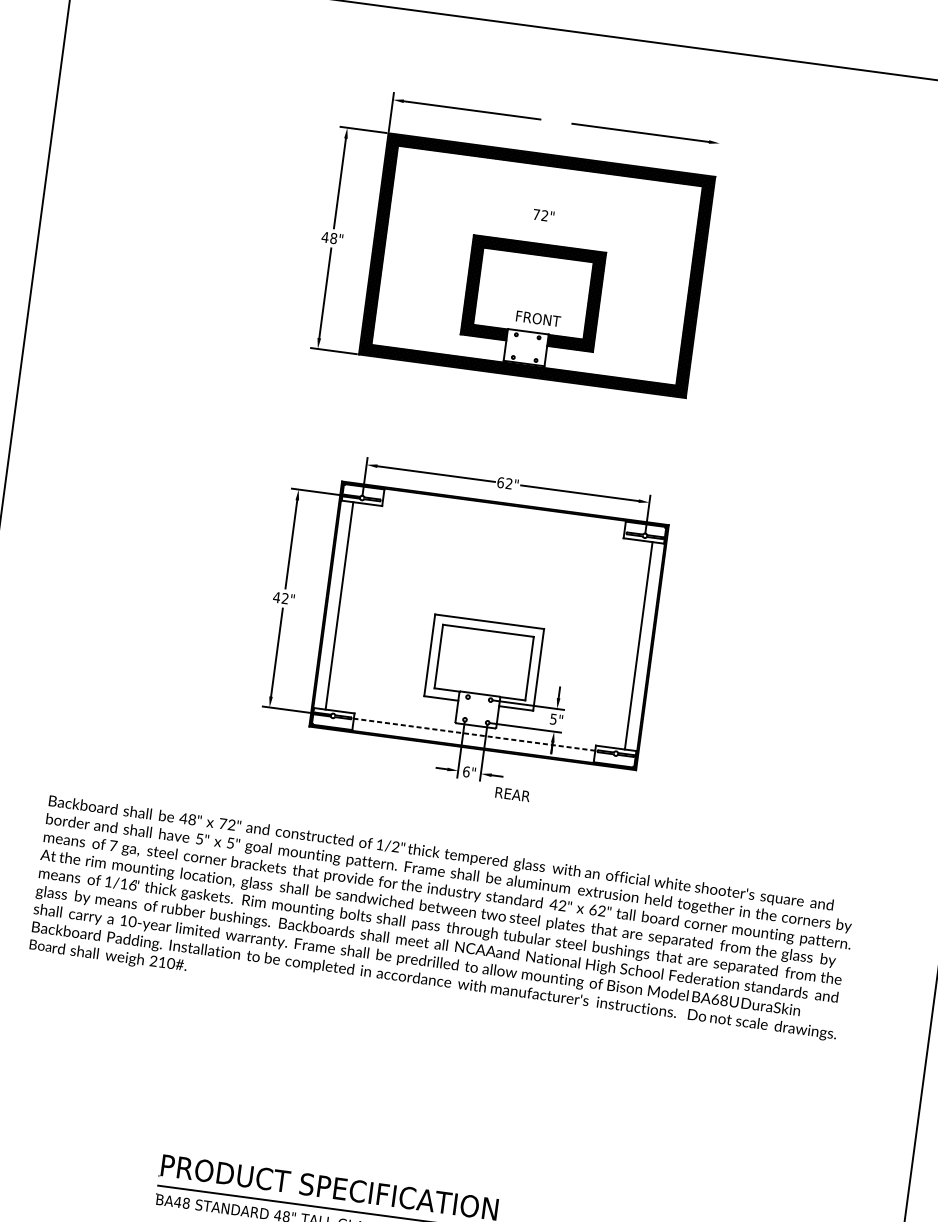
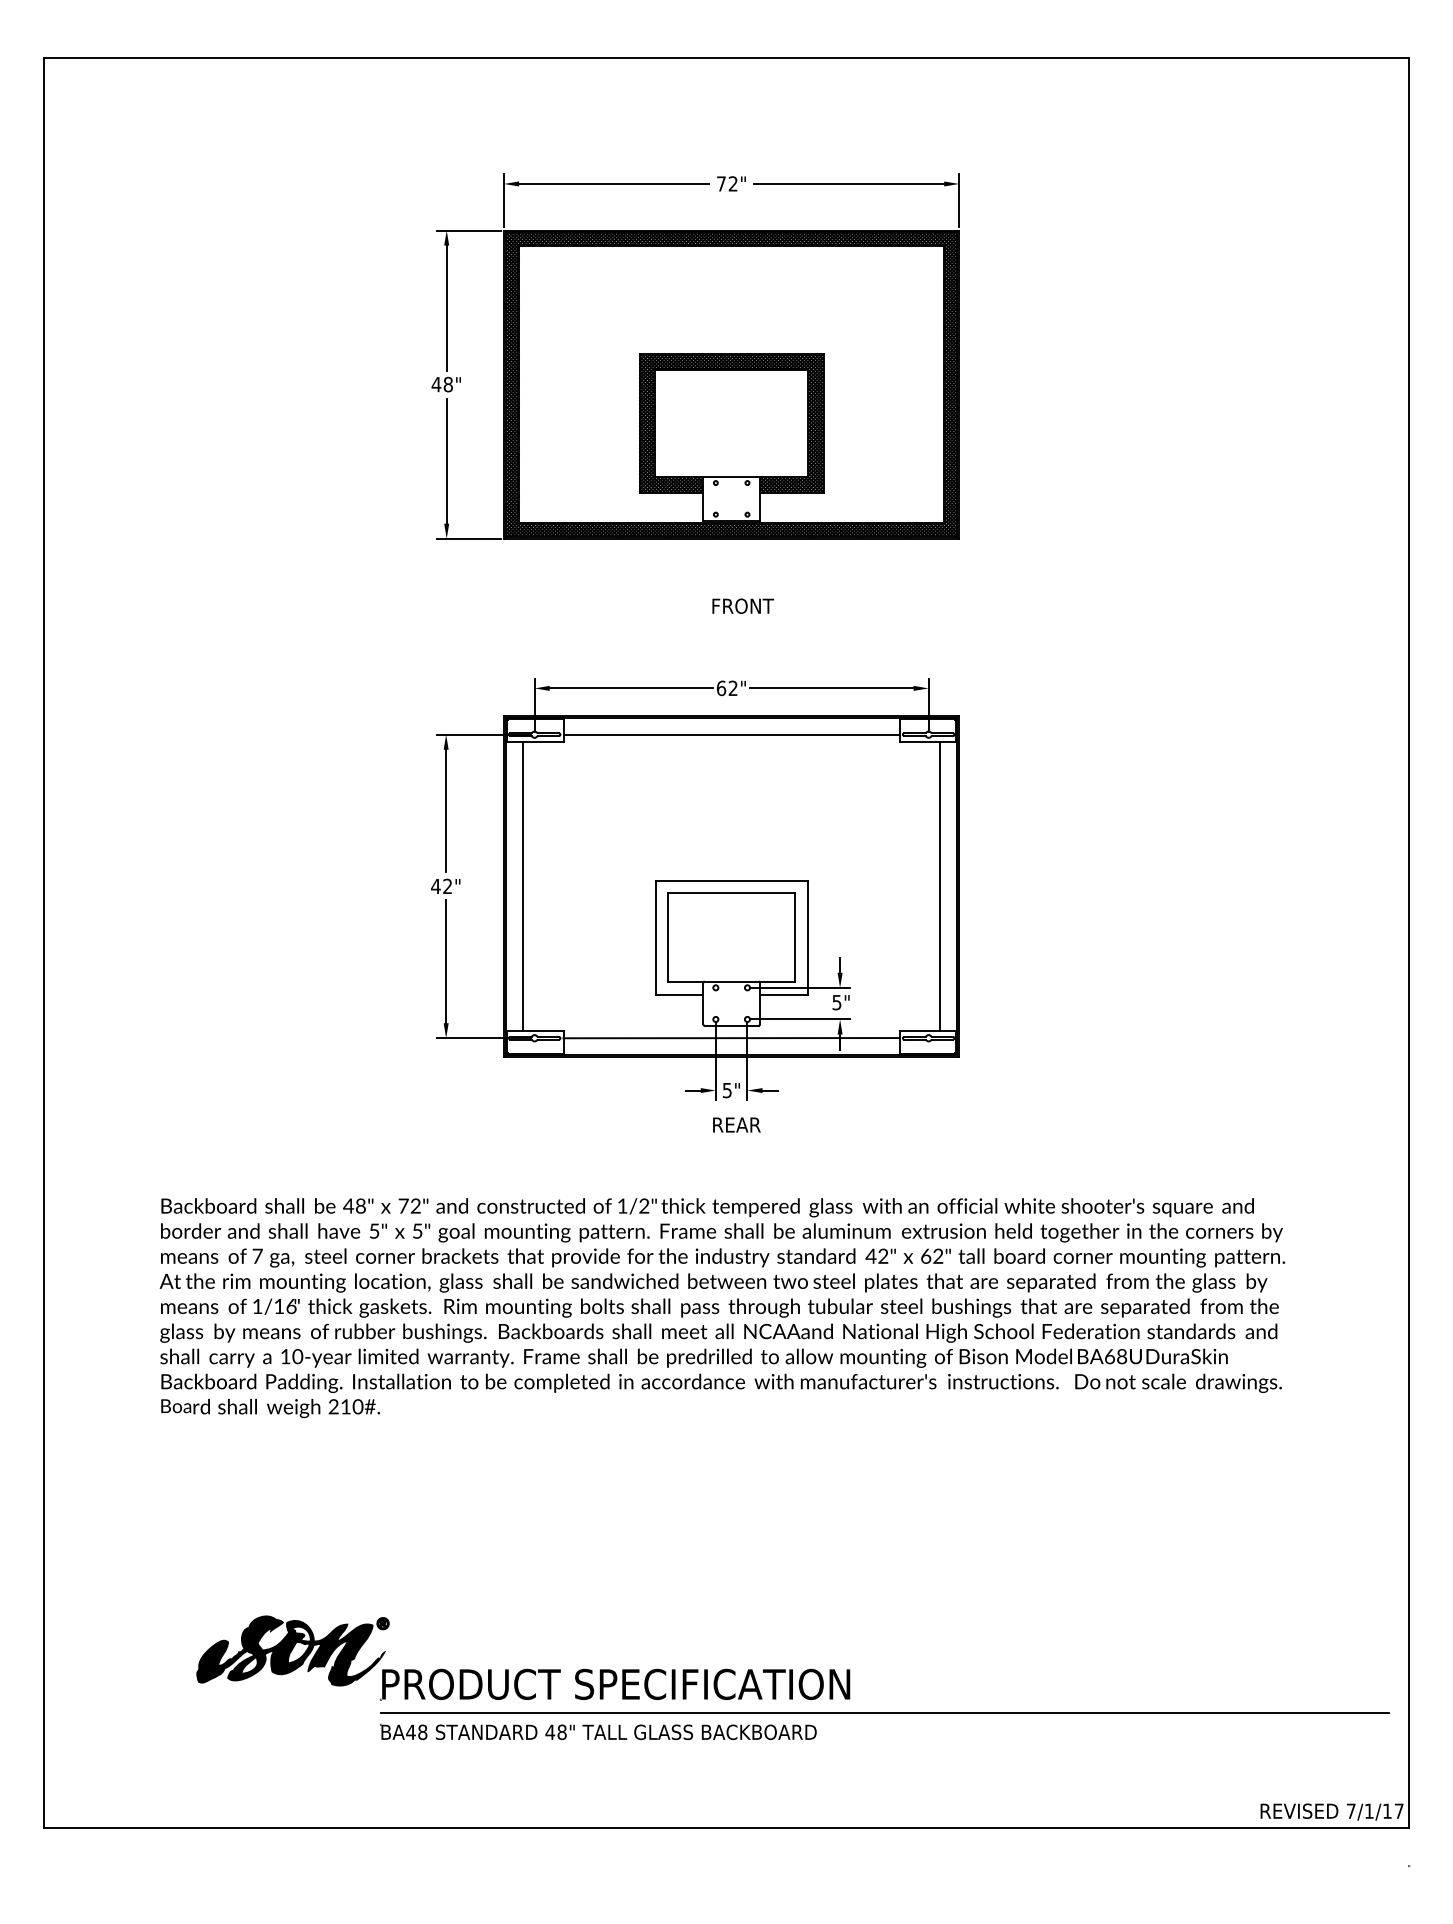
line: (718, 155) -> (959, 200), added
text: (543, 215) -> (731, 183), moved
text: (538, 318) -> (743, 605), moved
line: (503, 516) -> (731, 734), added
line: (474, 734) -> (731, 1038), dashed -> solid
text: (466, 771) -> (727, 1090), 6" -> 5"
text: (512, 794) -> (736, 1124), moved
part: (100, 1132) -> (292, 1650), added

